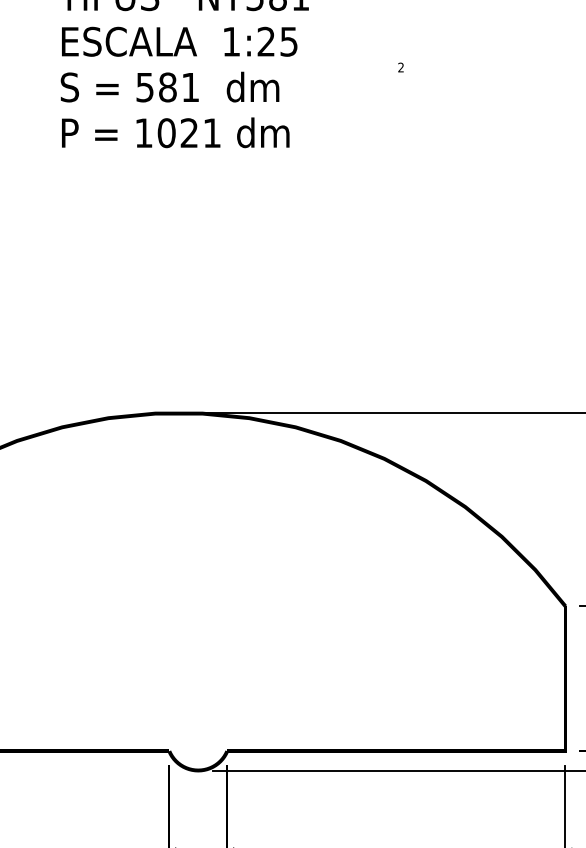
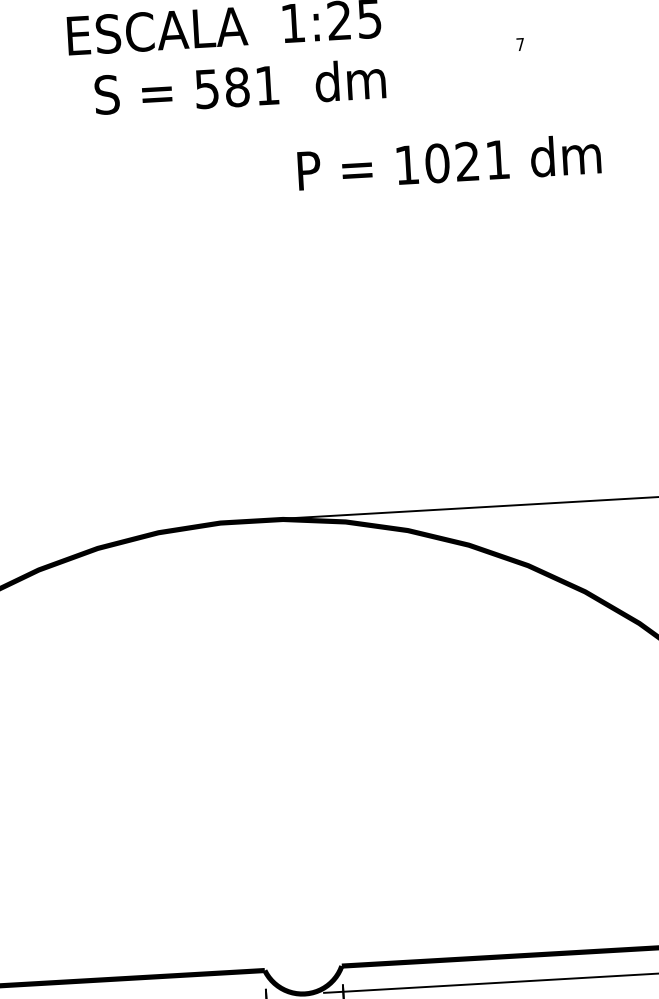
text: (400, 67) -> (519, 44), 2 -> 7
text: (169, 86) -> (239, 85), moved
text: (175, 132) -> (449, 161), moved

